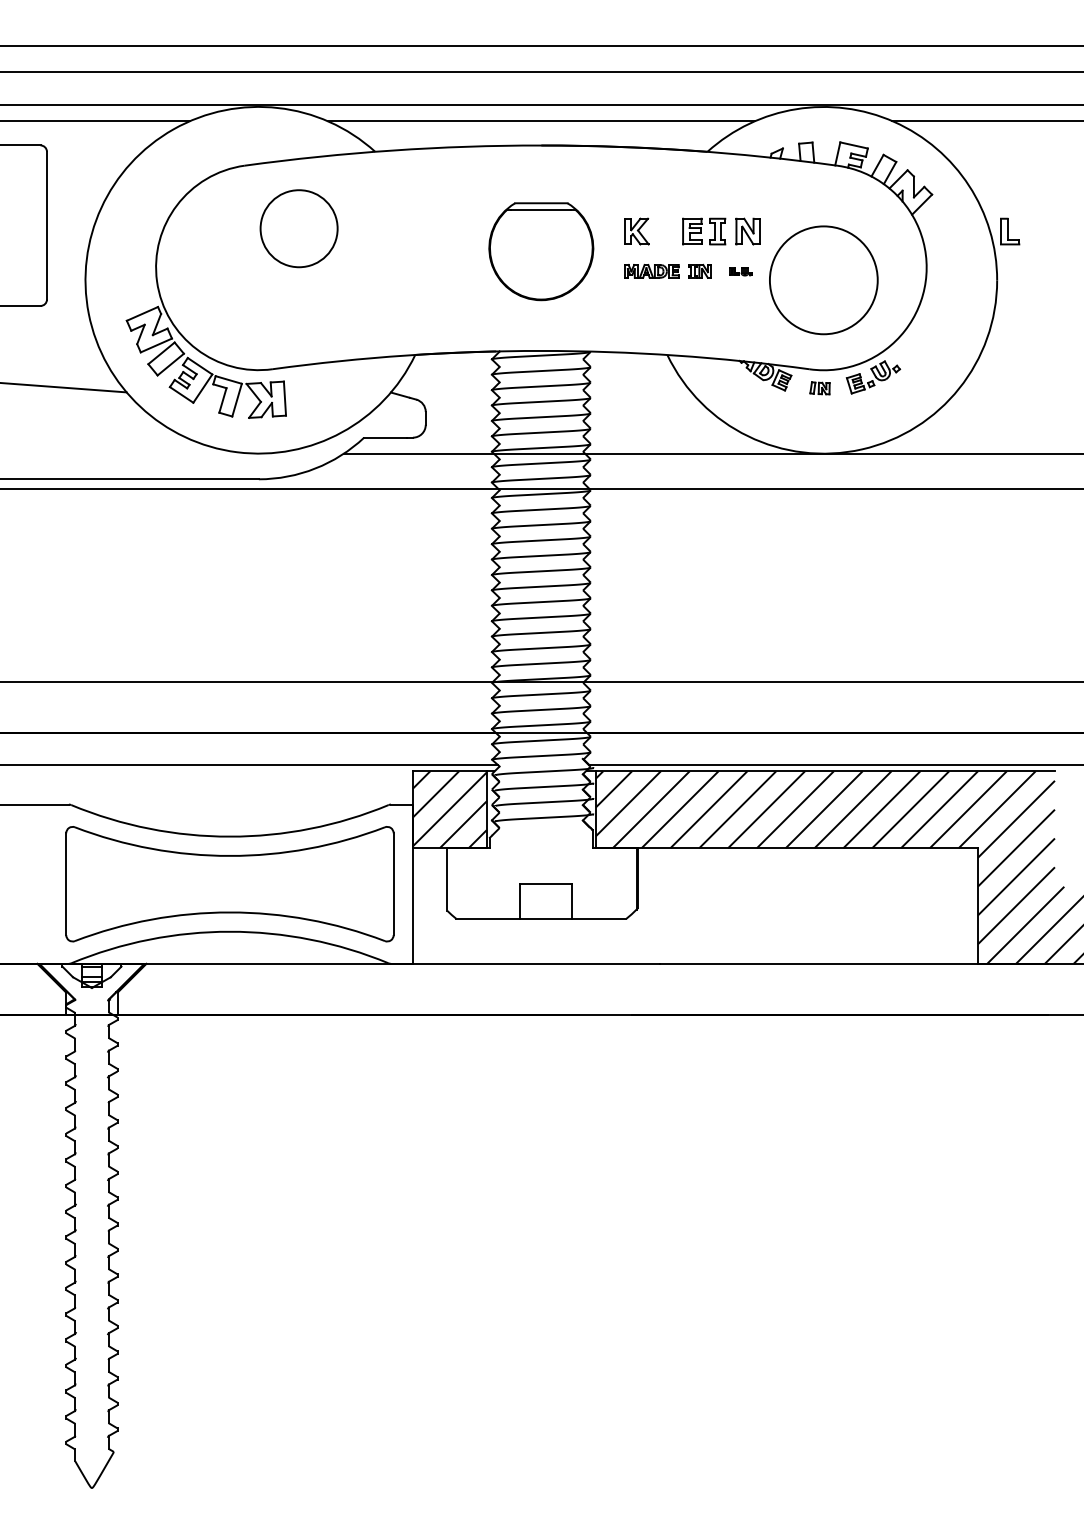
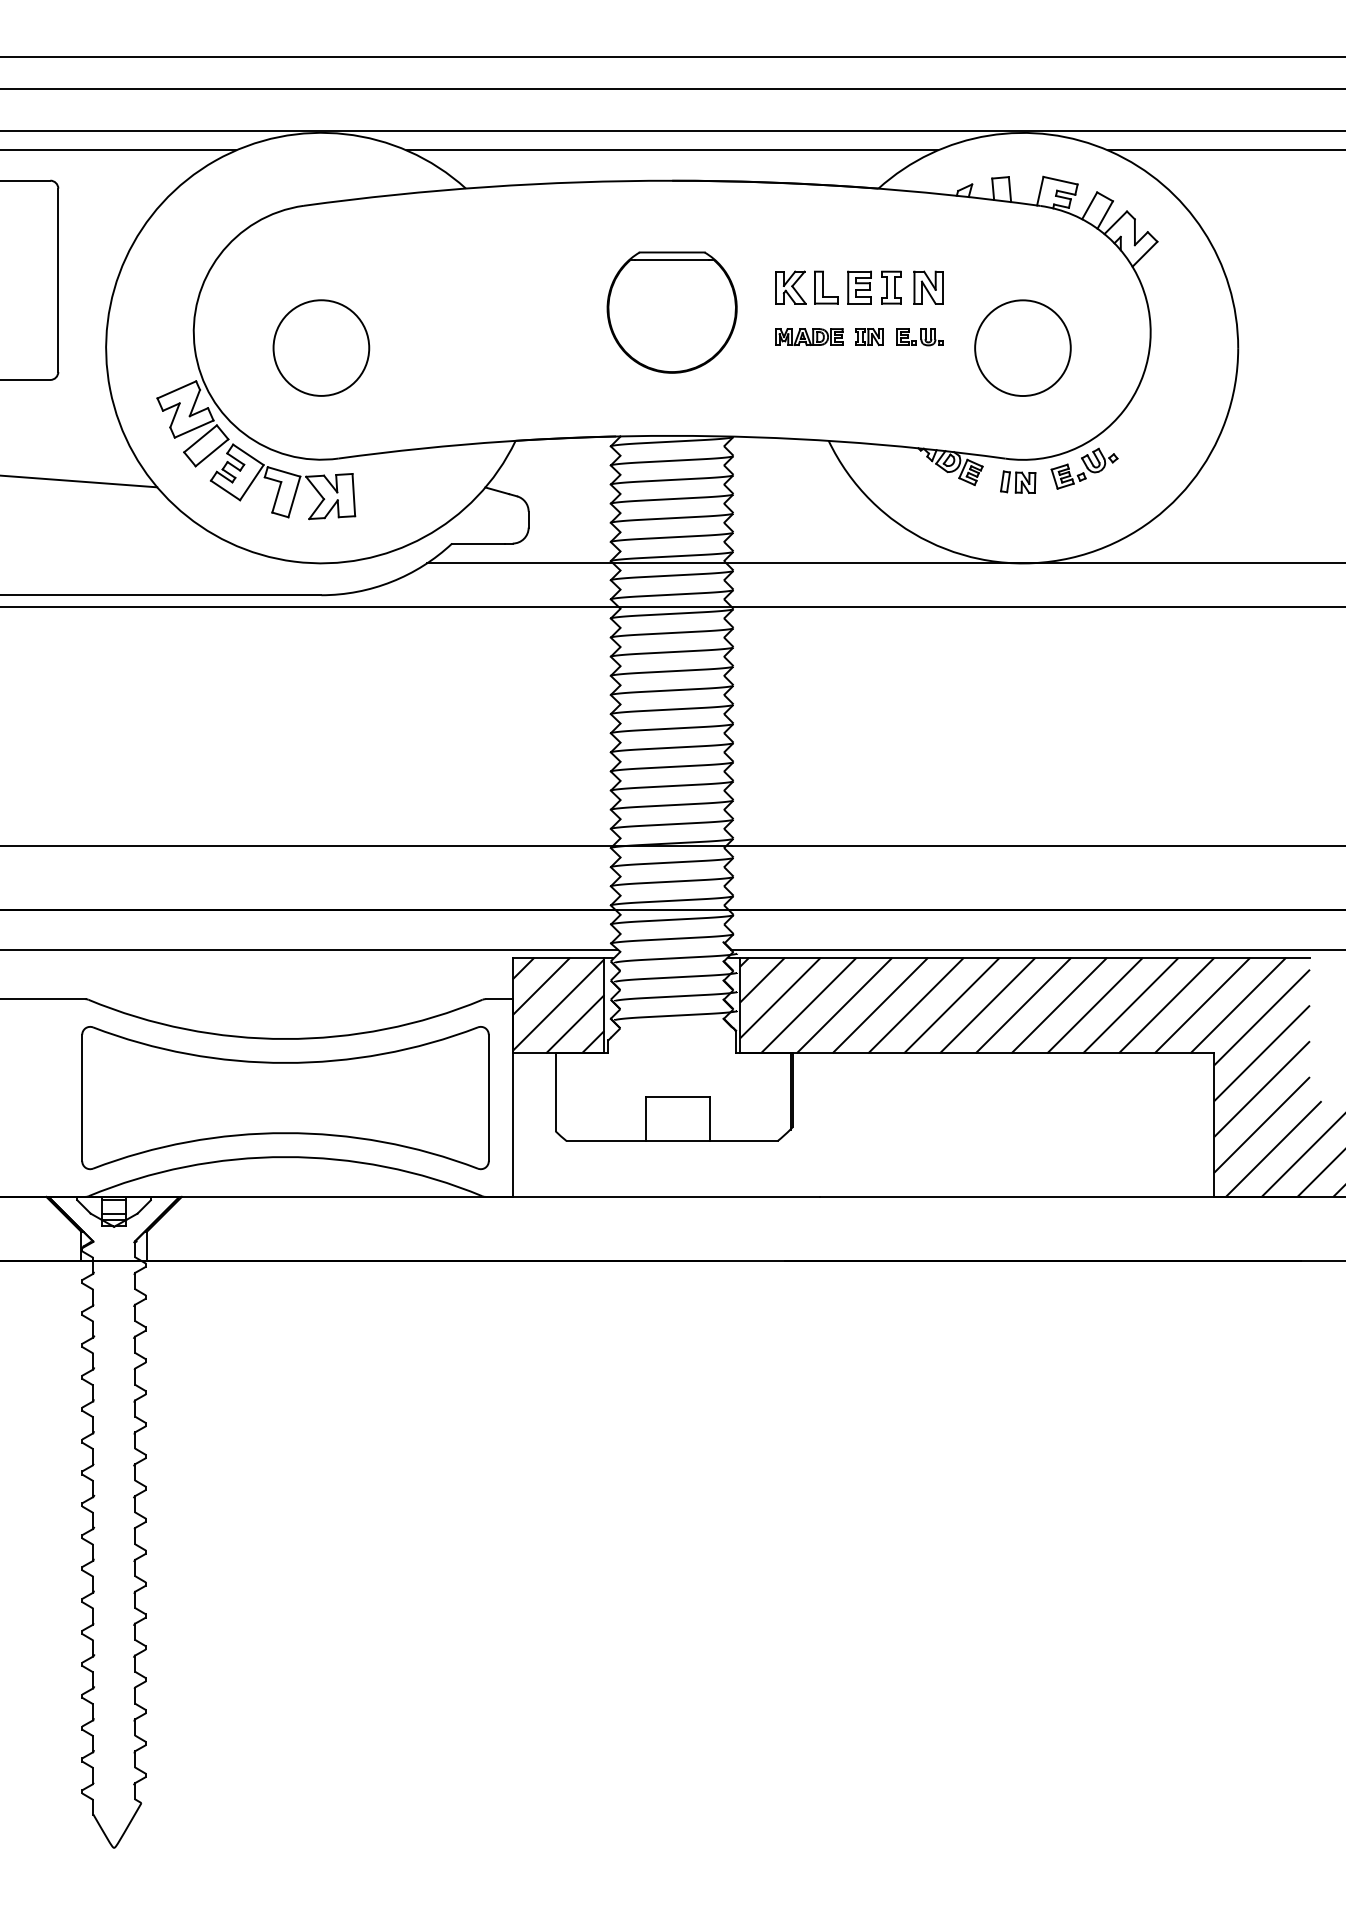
circle: (299, 228) -> (321, 347), moved
part: (1010, 231) -> (826, 287), moved
part: (740, 271) -> (919, 337), size x1.67
circle: (823, 280) -> (1022, 348), size x0.71
part: (820, 387) -> (1018, 481), size x1.43

